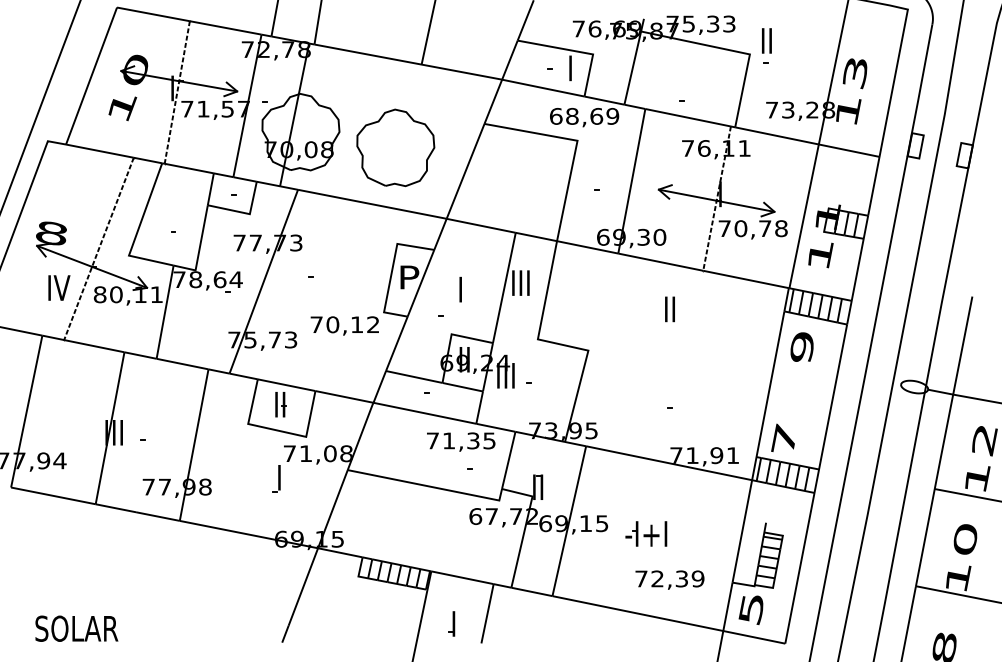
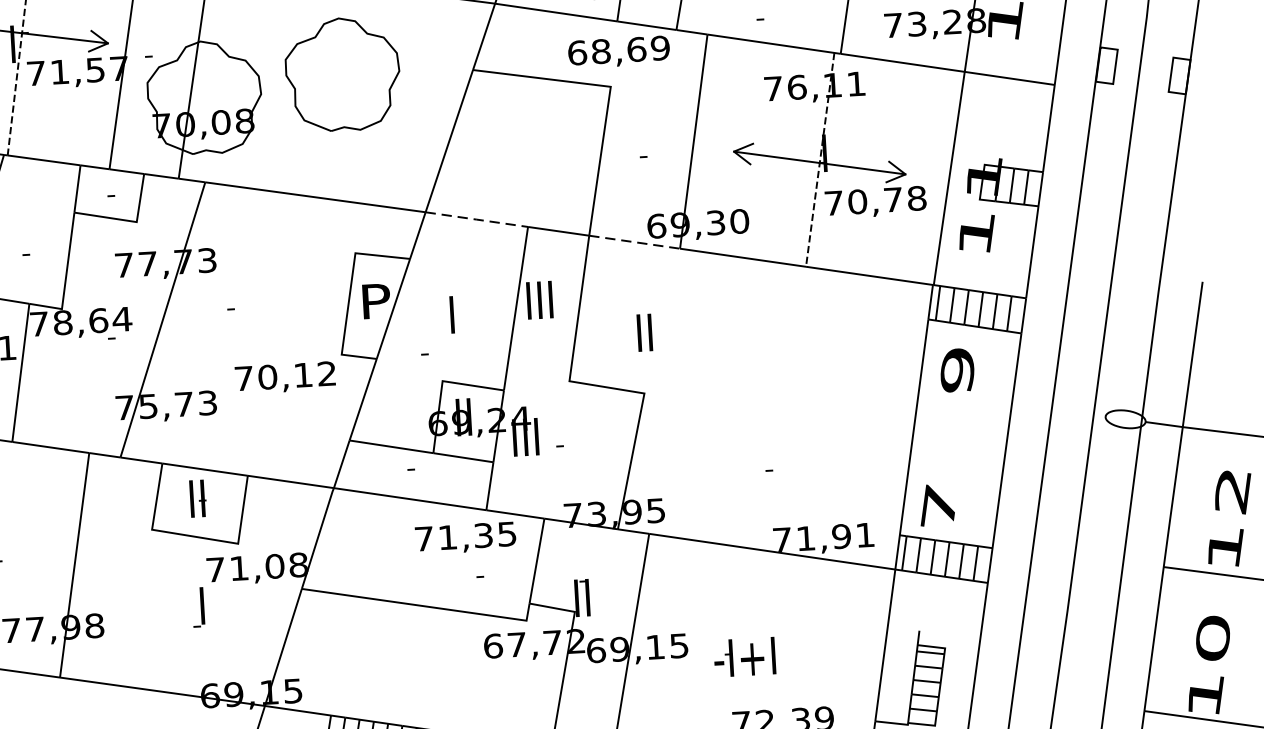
part: (395, 147) -> (342, 73), moved
line: (481, 225) -> (477, 219), solid -> dashed
line: (587, 247) -> (634, 242), solid -> dashed
text: (669, 309) -> (644, 333), moved

